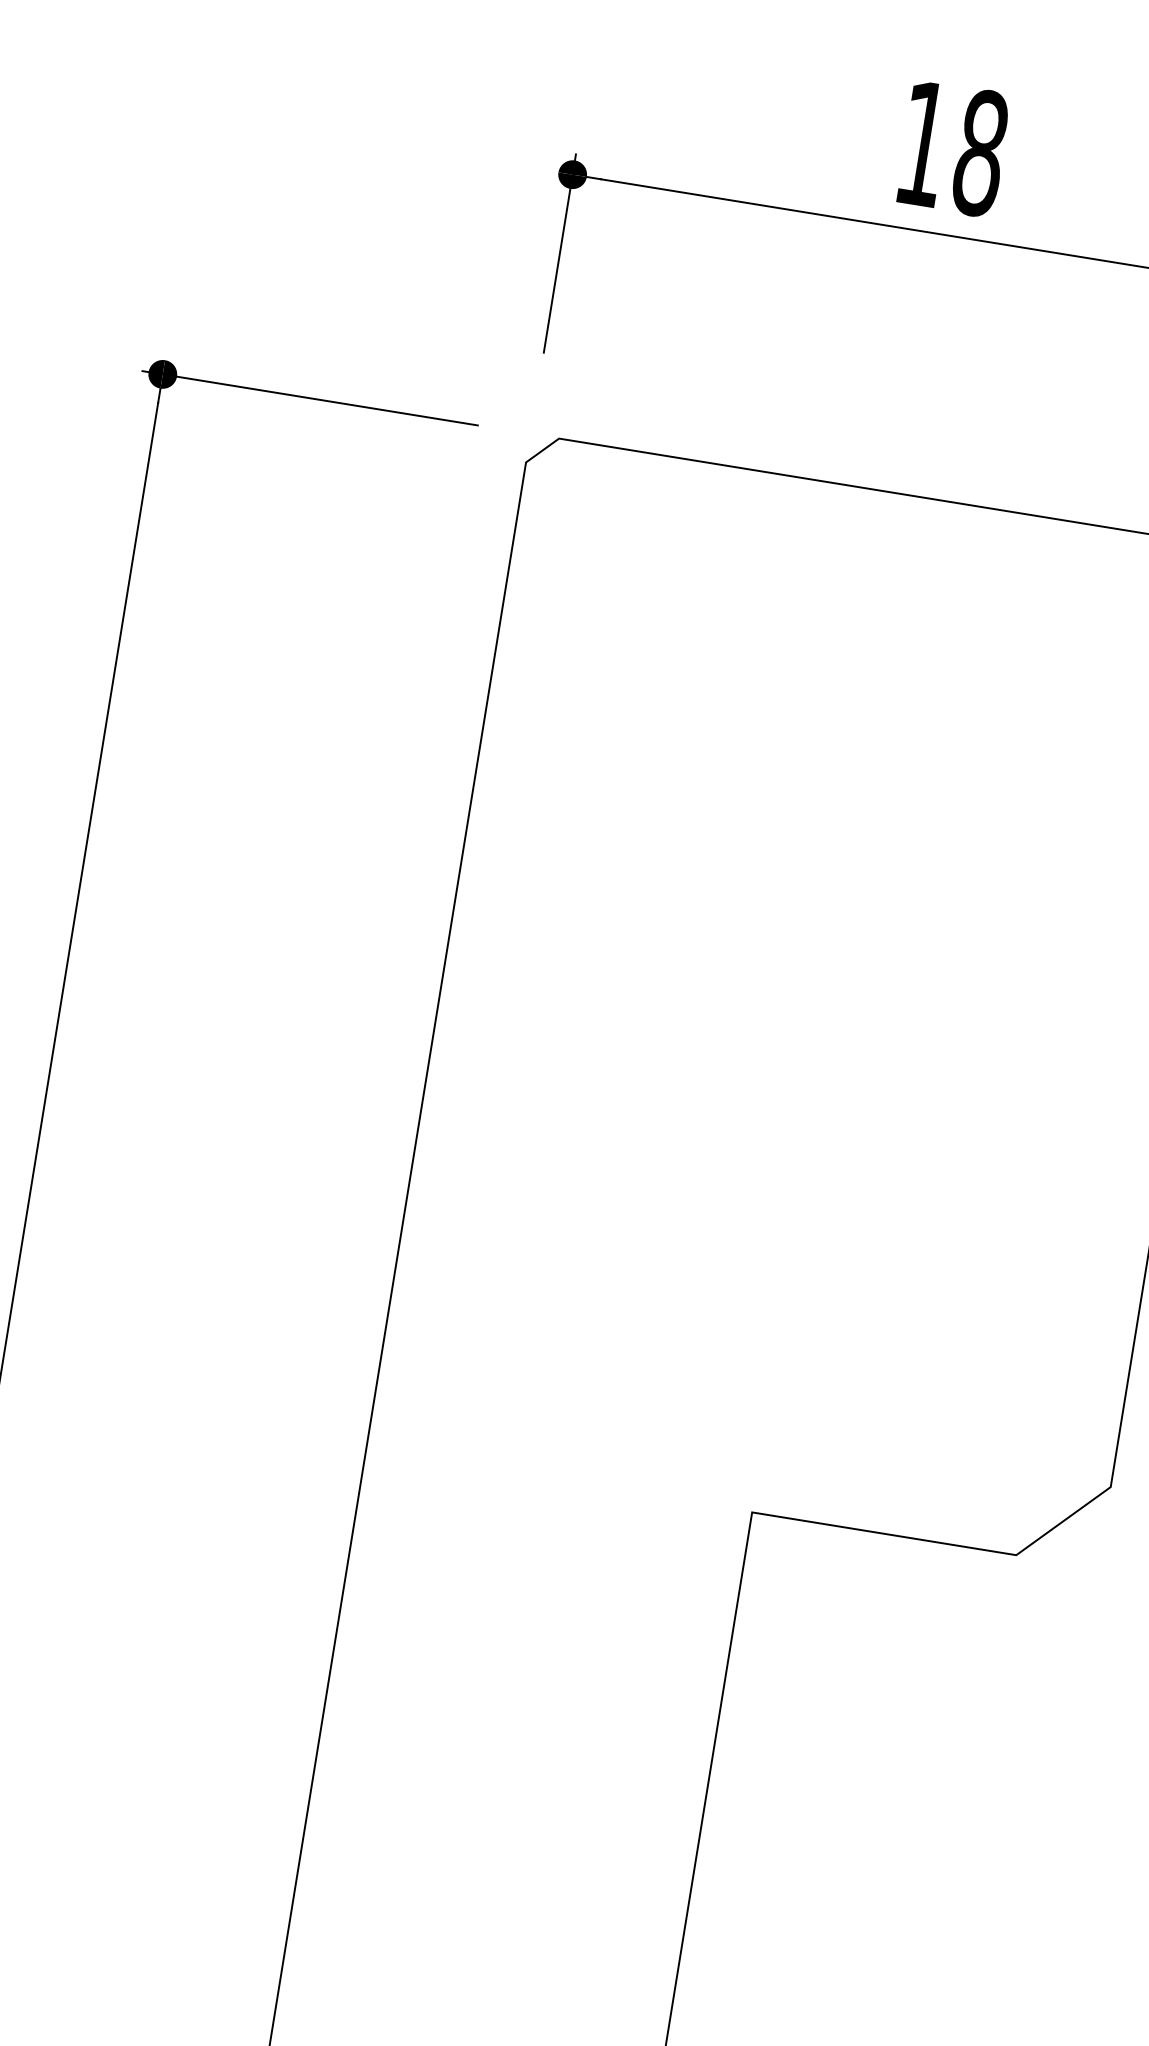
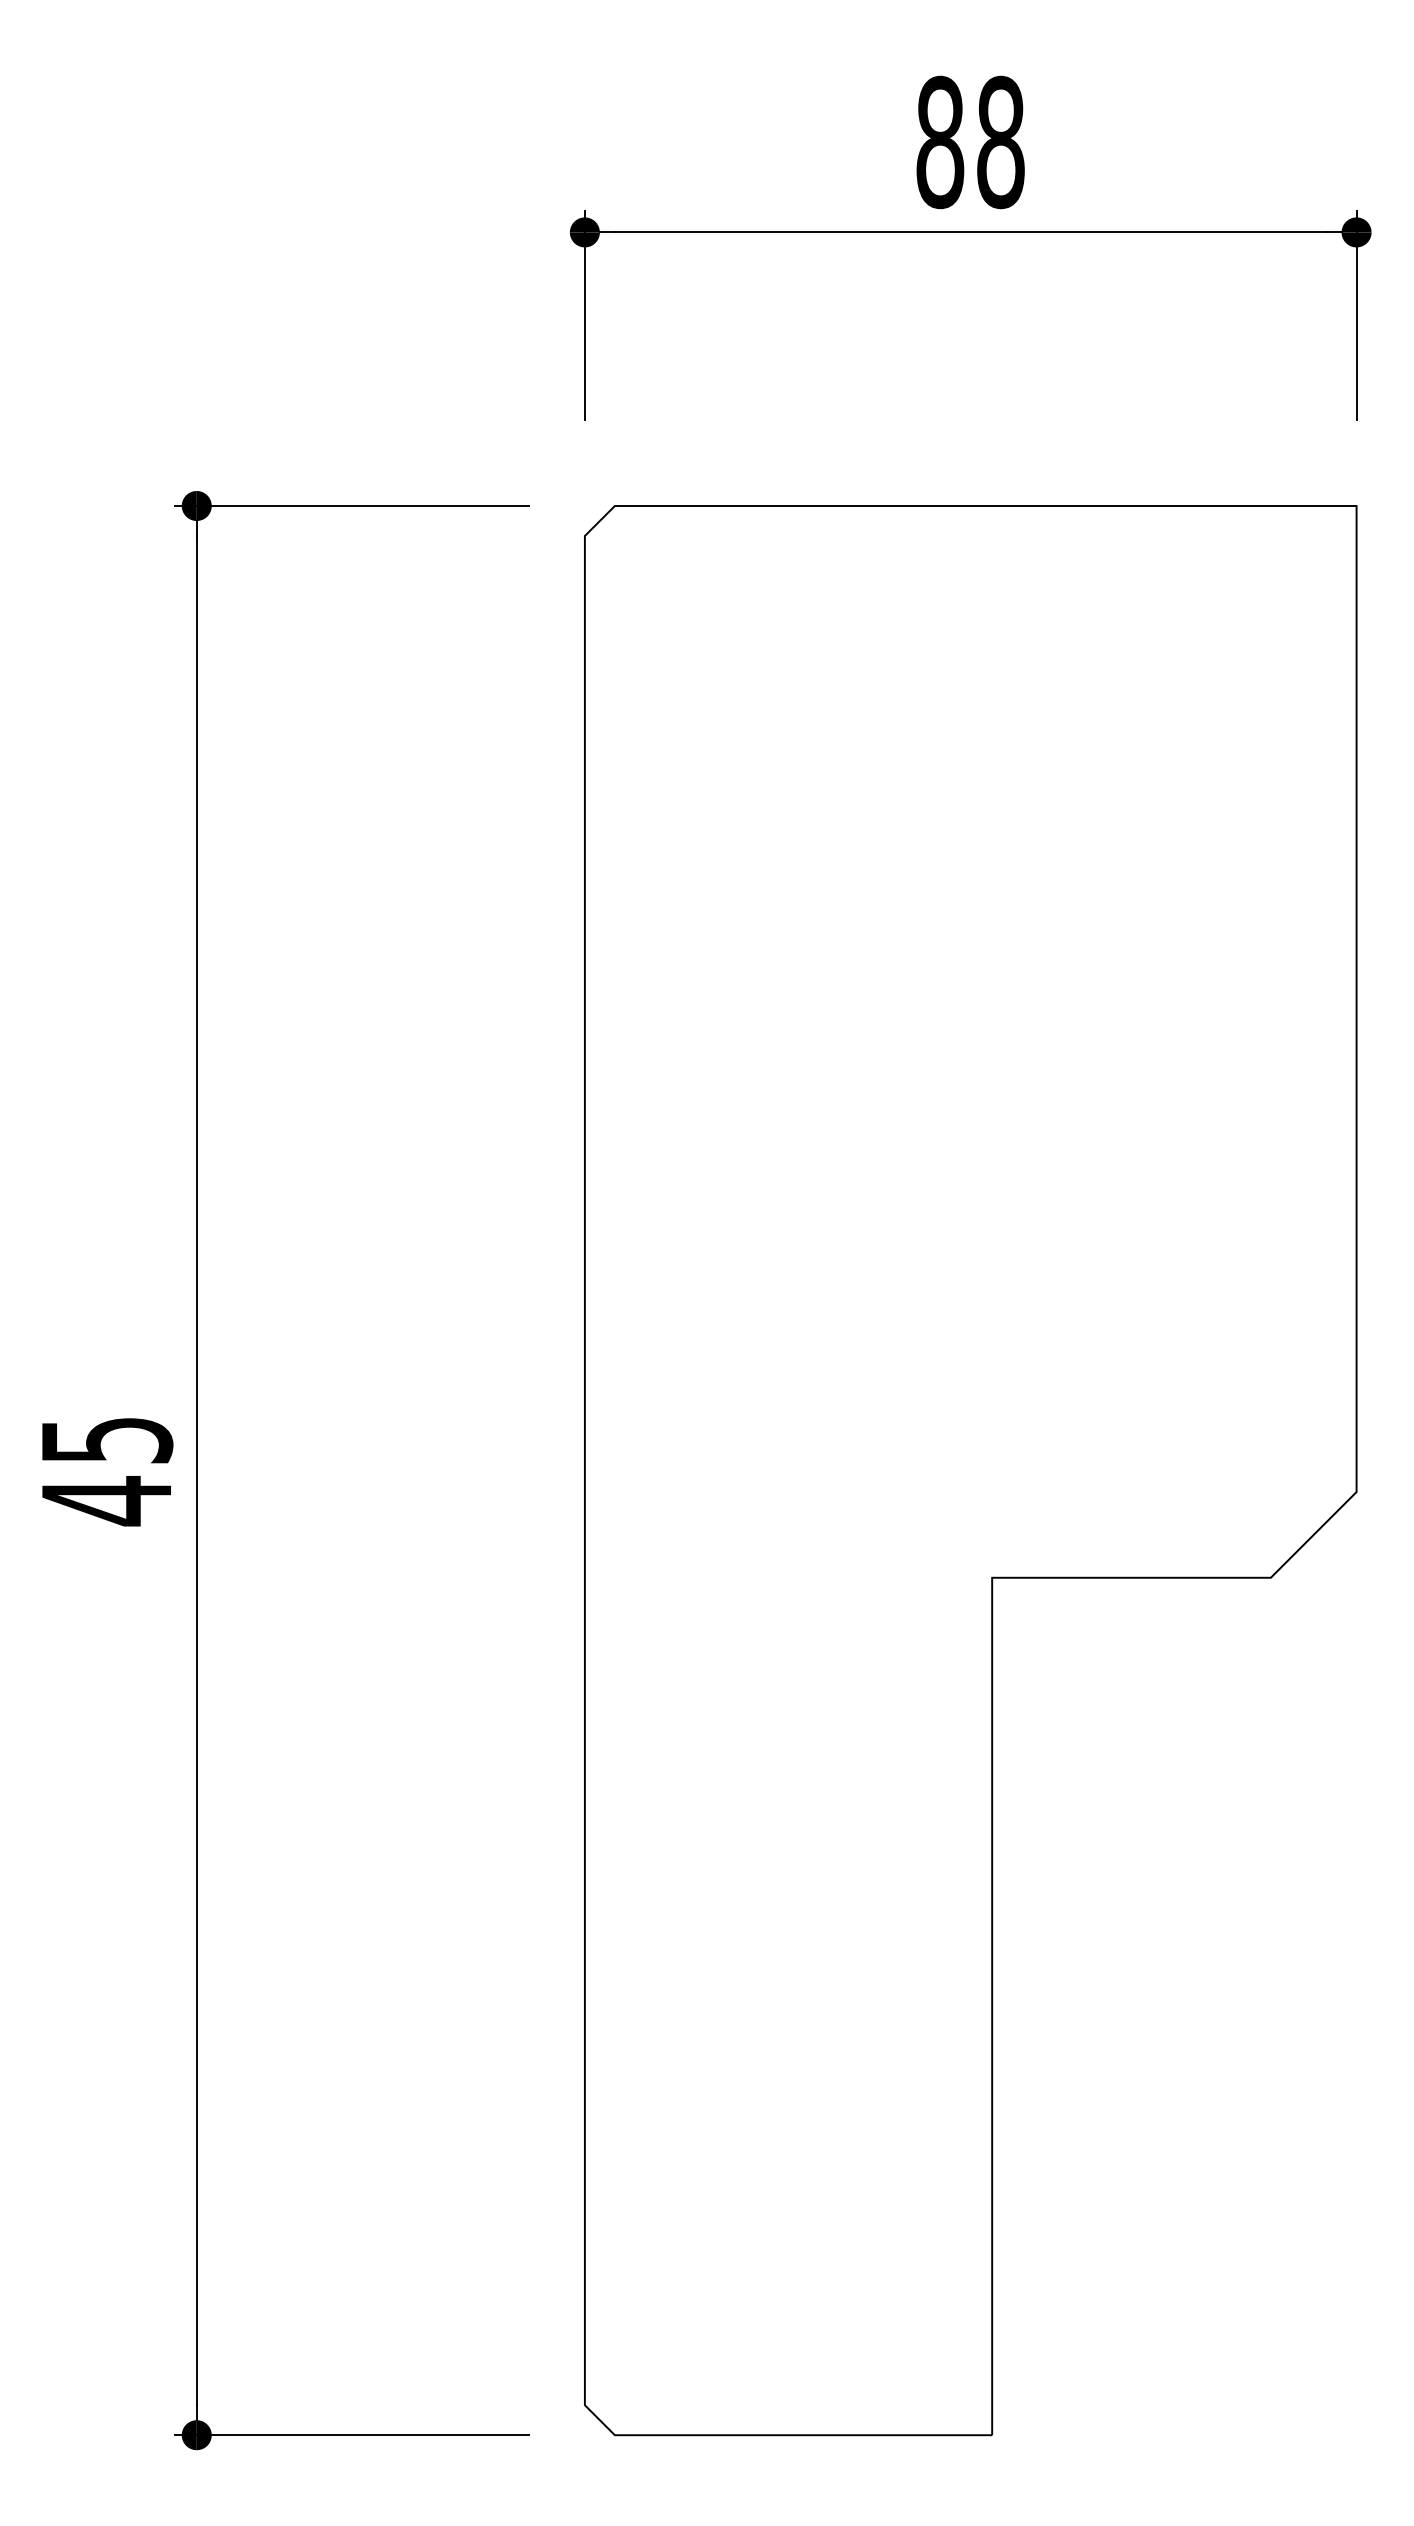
text: (923, 144) -> (940, 142), 18 -> 88

